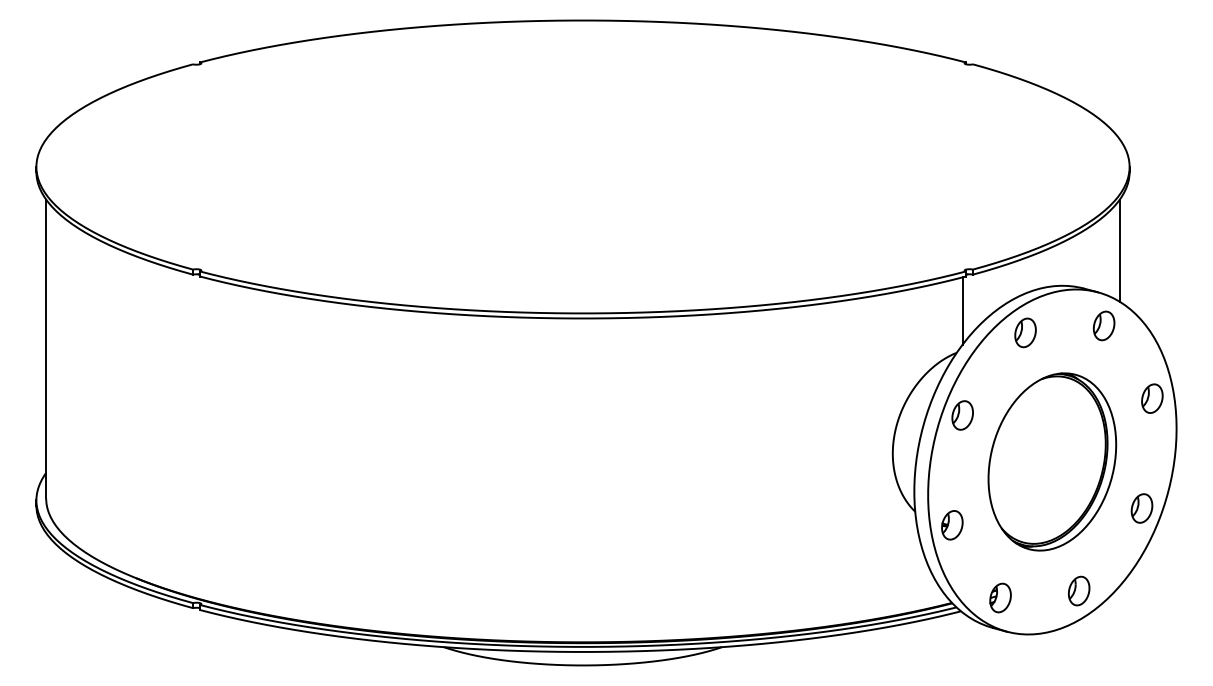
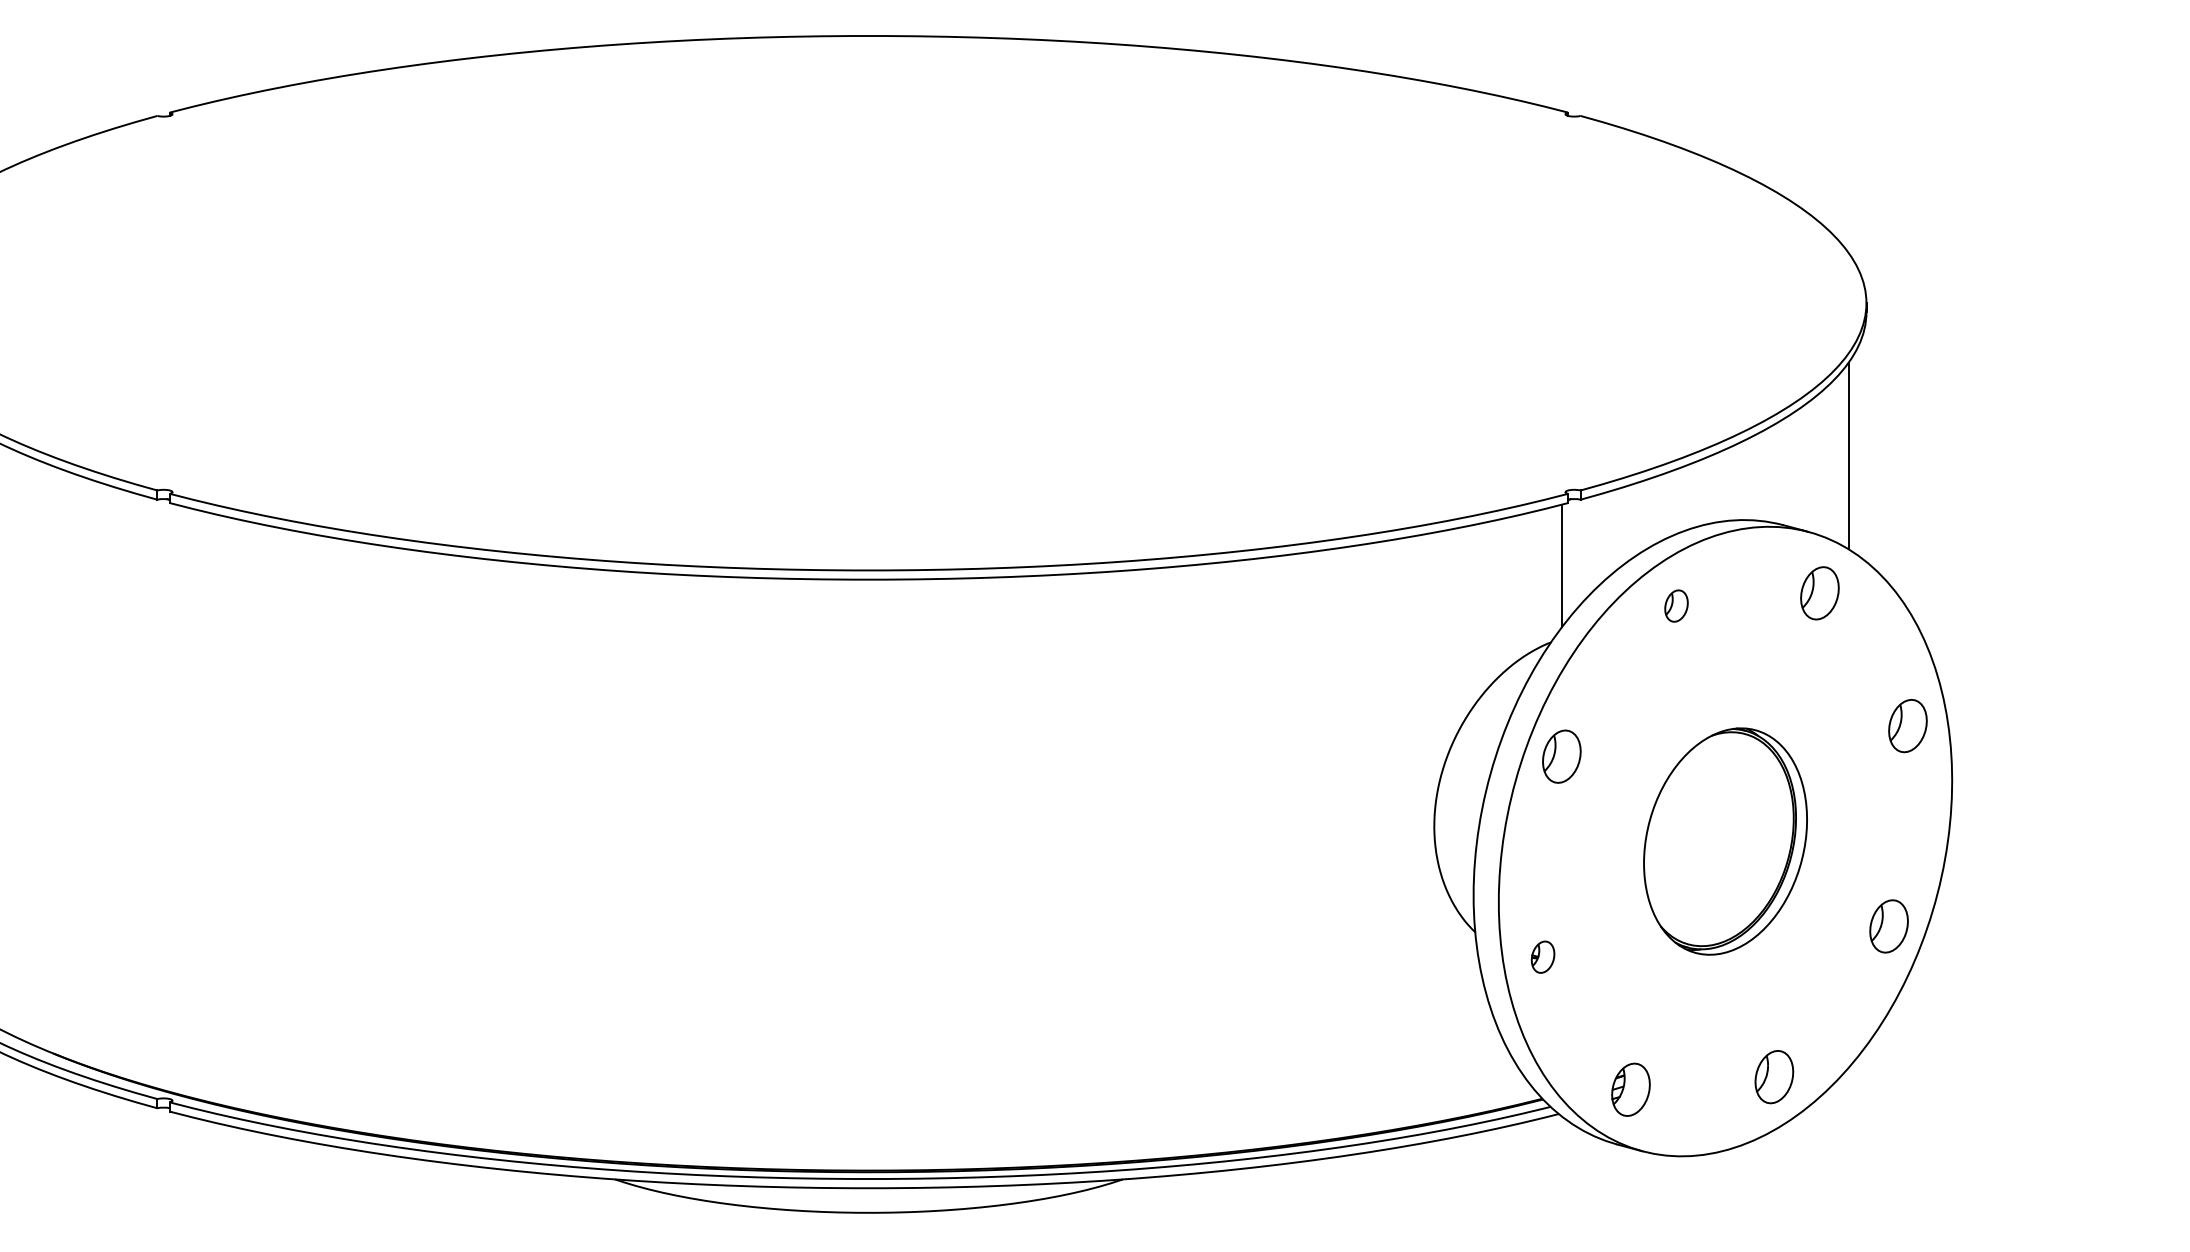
part: (1025, 332) -> (1676, 605), size x0.6
part: (1052, 461) -> (1725, 840), size x0.7
part: (952, 525) -> (1543, 957), size x0.6

